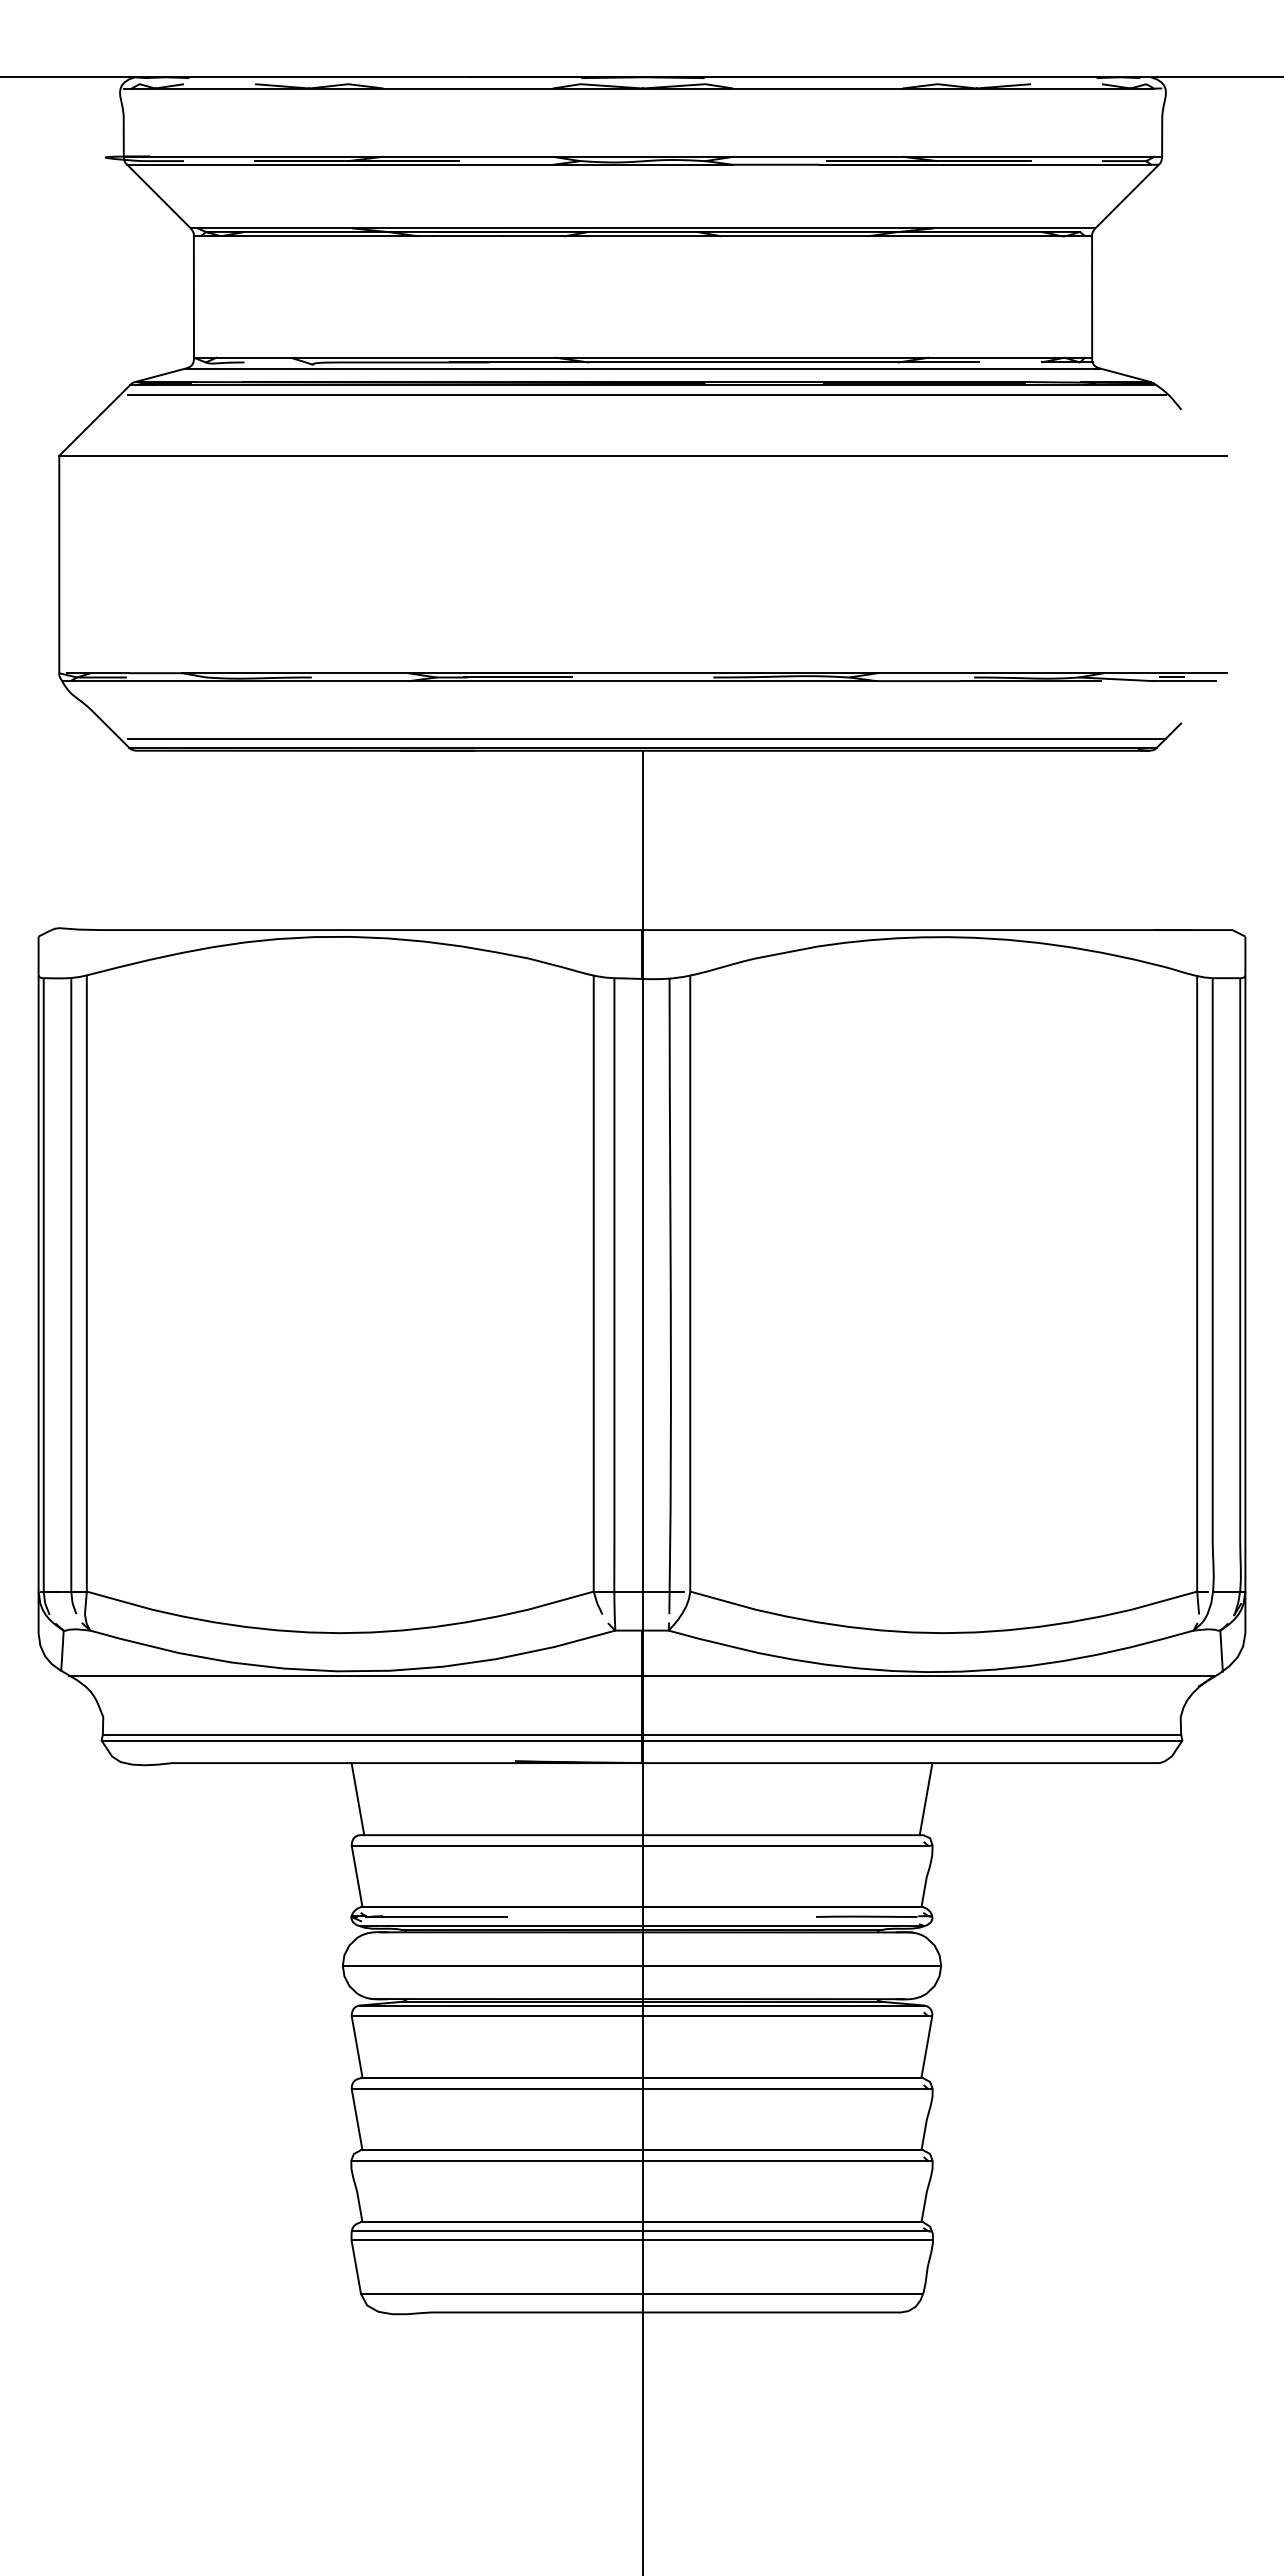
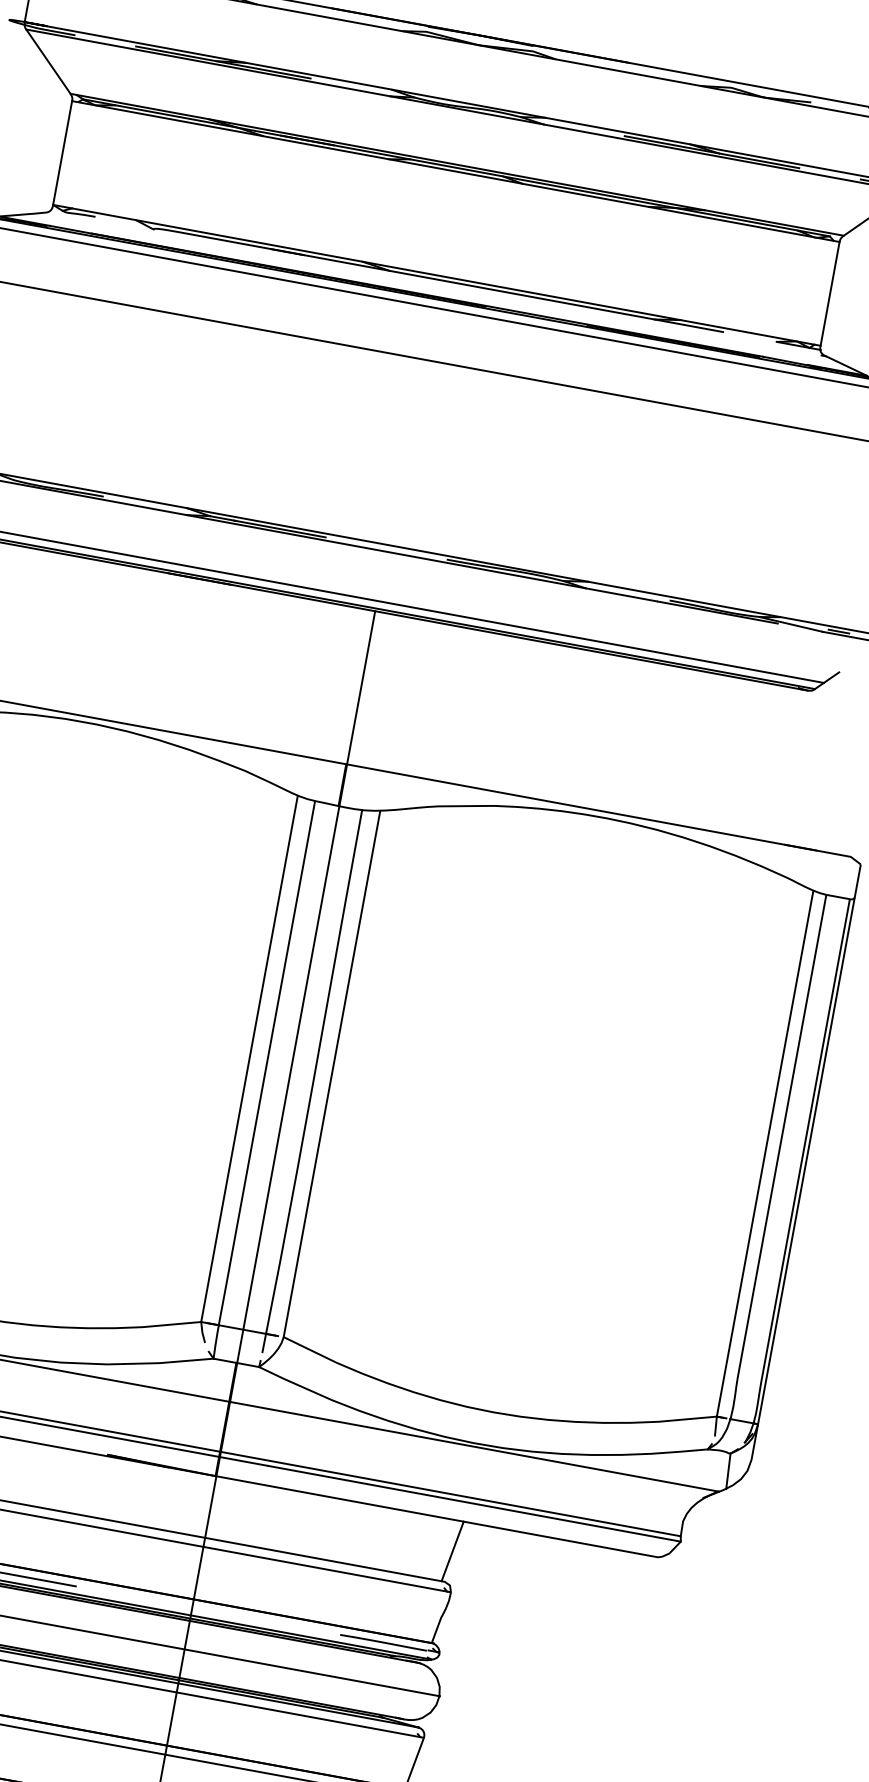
line: (642, 368) -> (434, 284), removed

